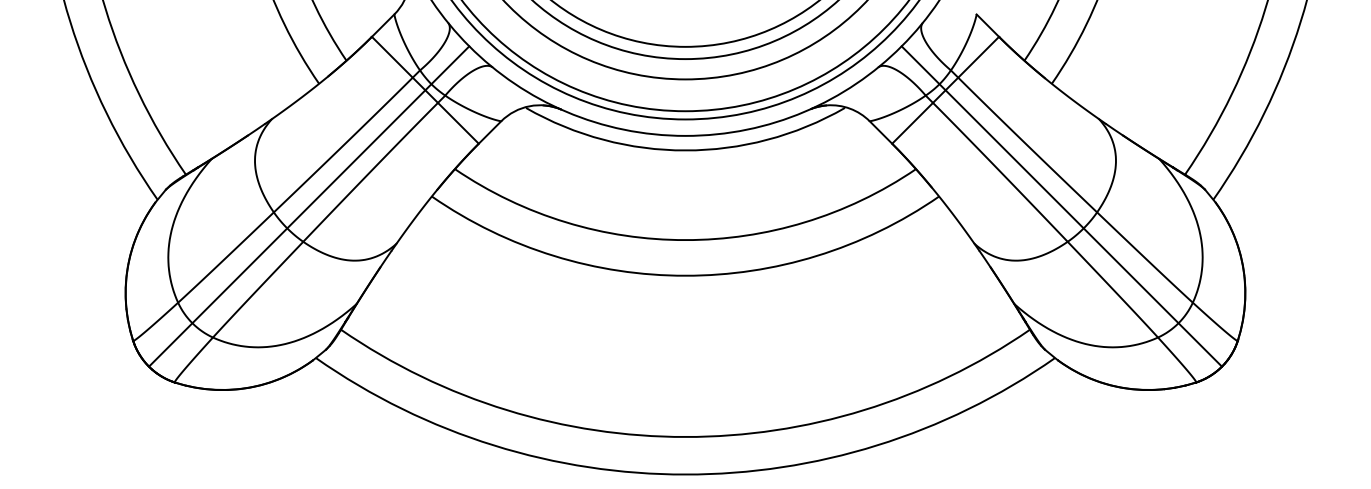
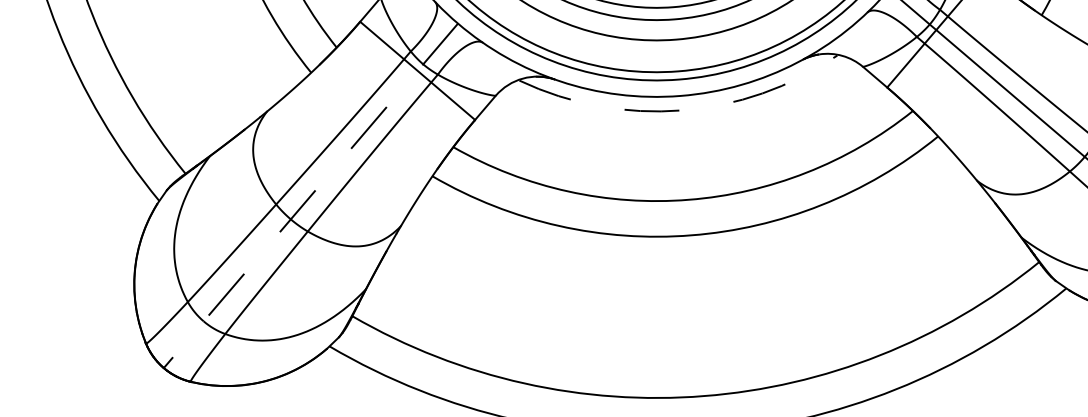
arc: (685, 150) -> (681, 110), solid -> dashed
line: (308, 206) -> (310, 195), solid -> dashed

